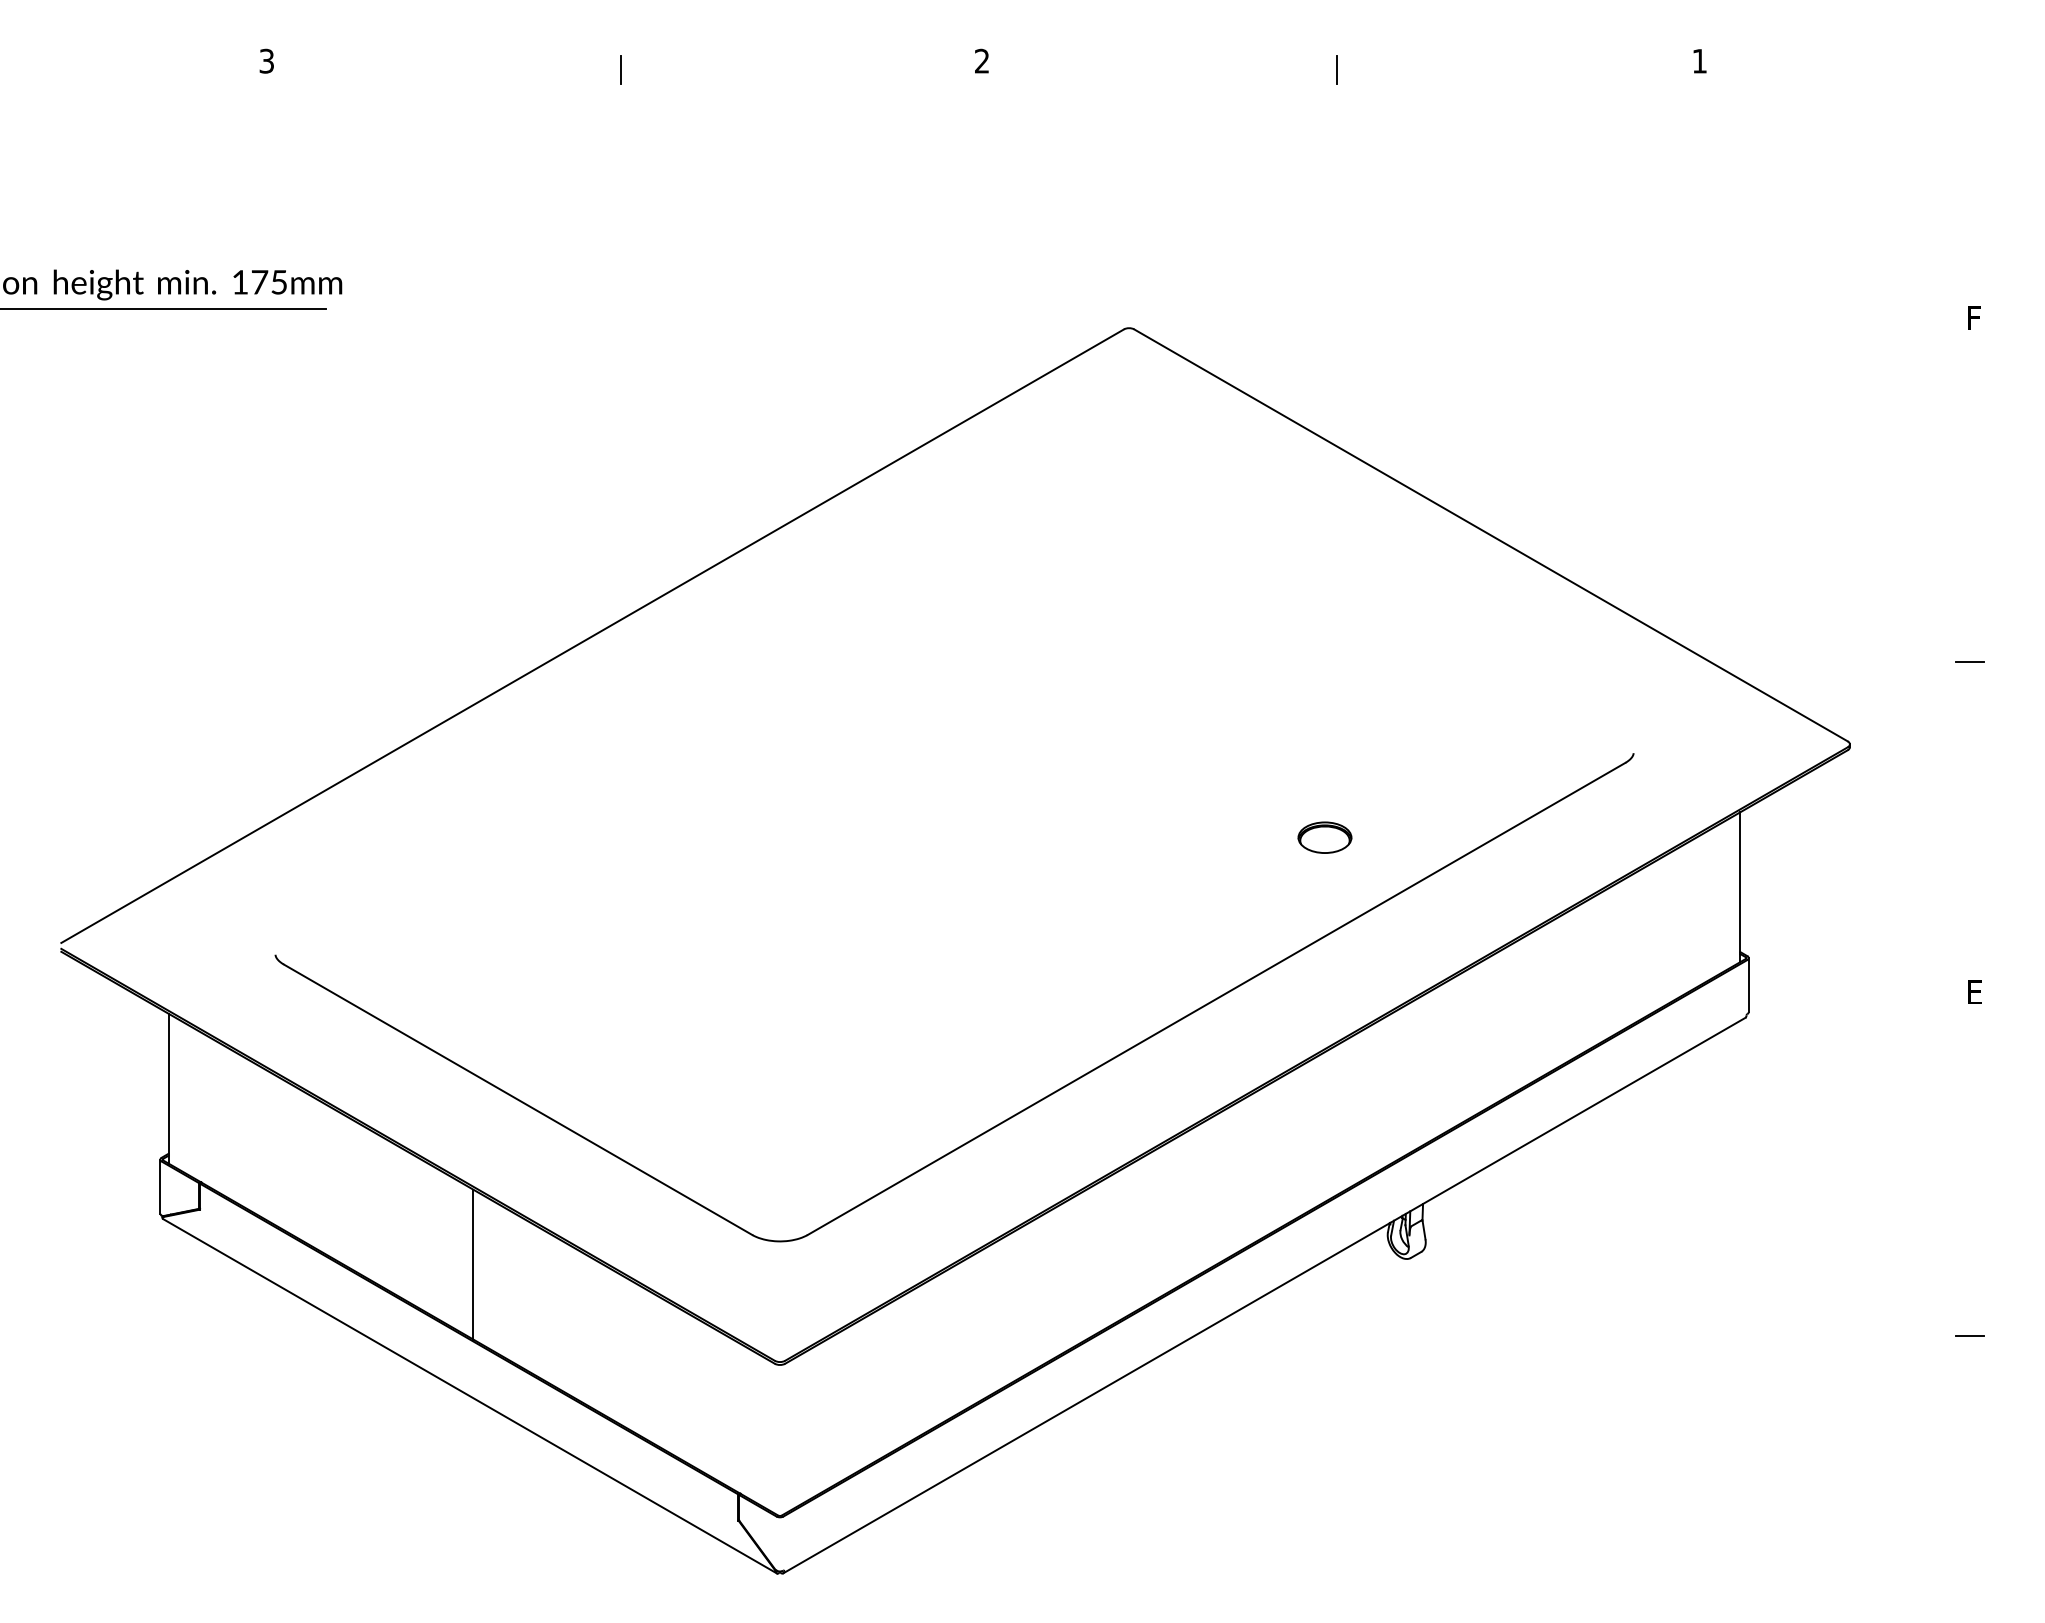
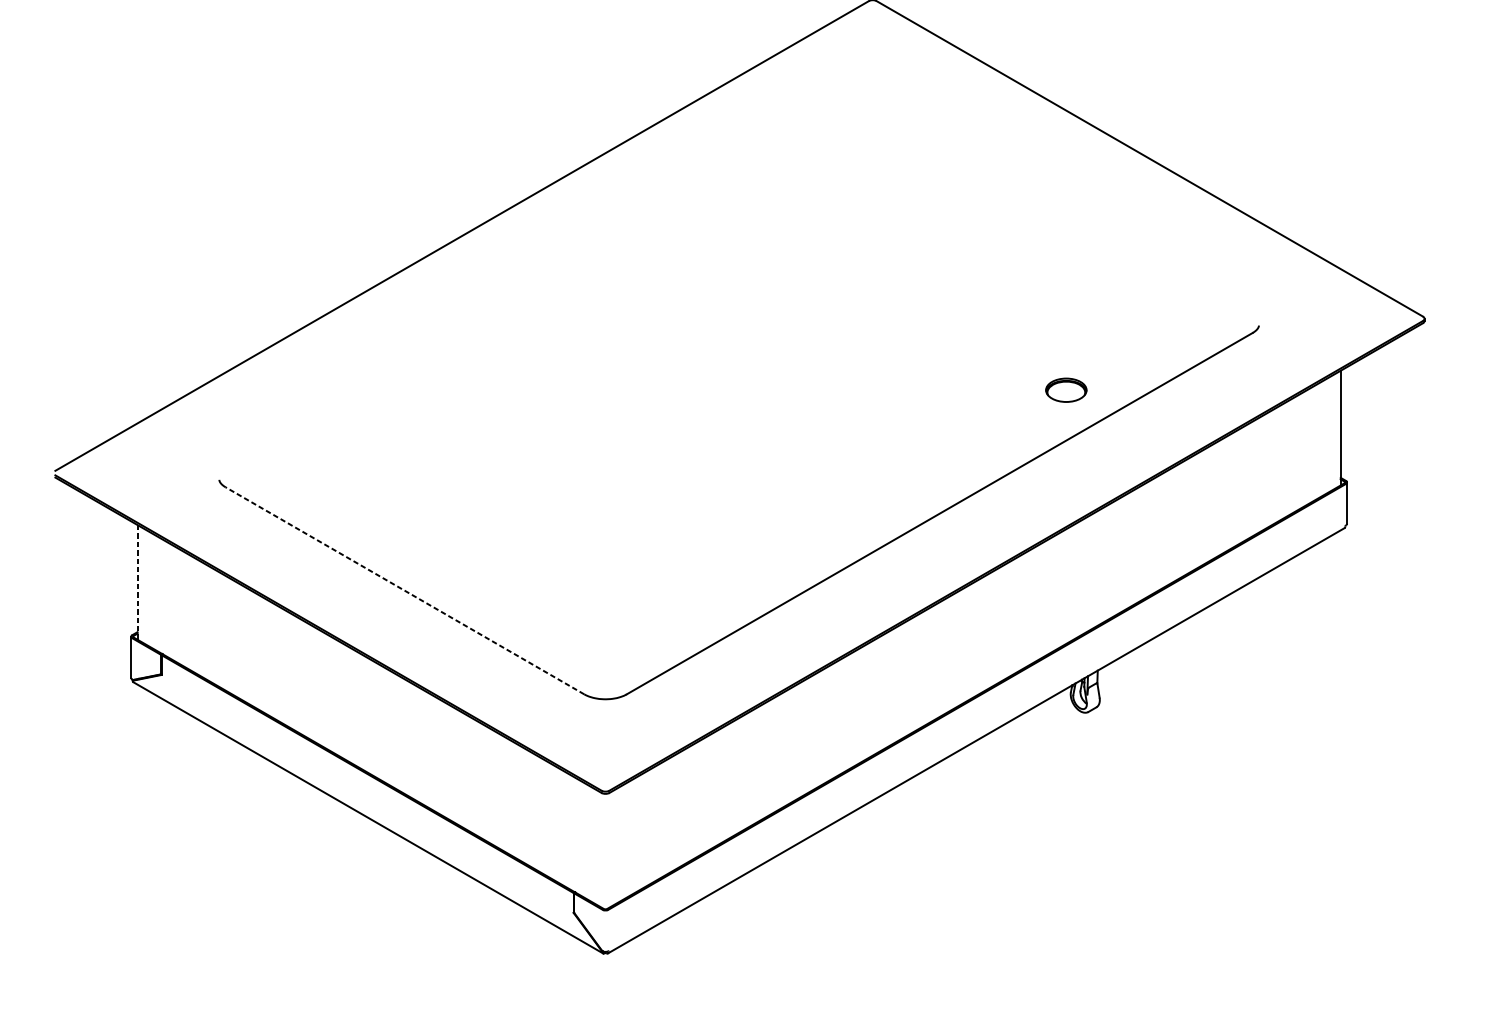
part: (1324, 837) -> (1065, 390), moved
line: (168, 1088) -> (137, 582), solid -> dashed
line: (517, 1099) -> (404, 590), solid -> dashed
line: (473, 1264) -> (370, 716), removed

